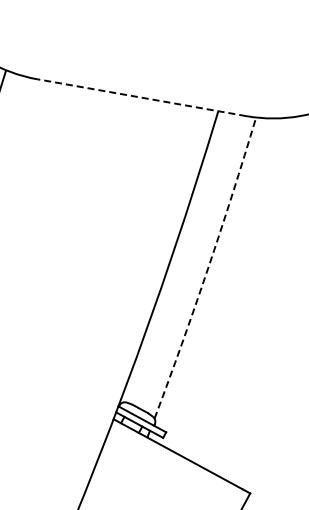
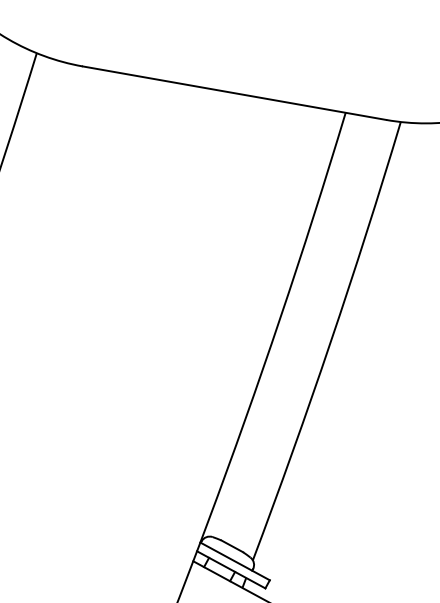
line: (141, 97) -> (233, 92), dashed -> solid
arc: (207, 268) -> (329, 341), dashed -> solid

